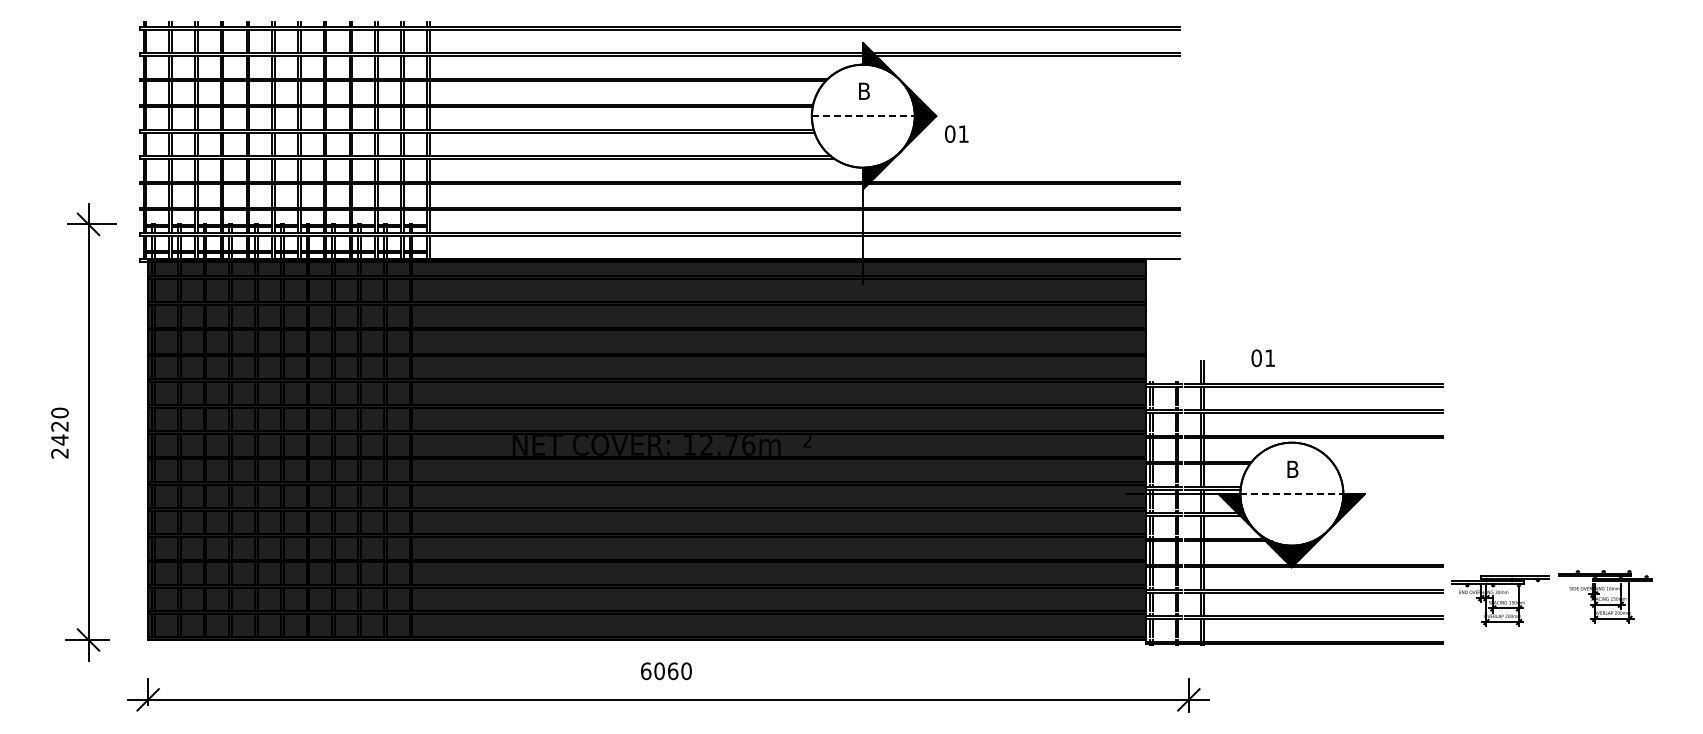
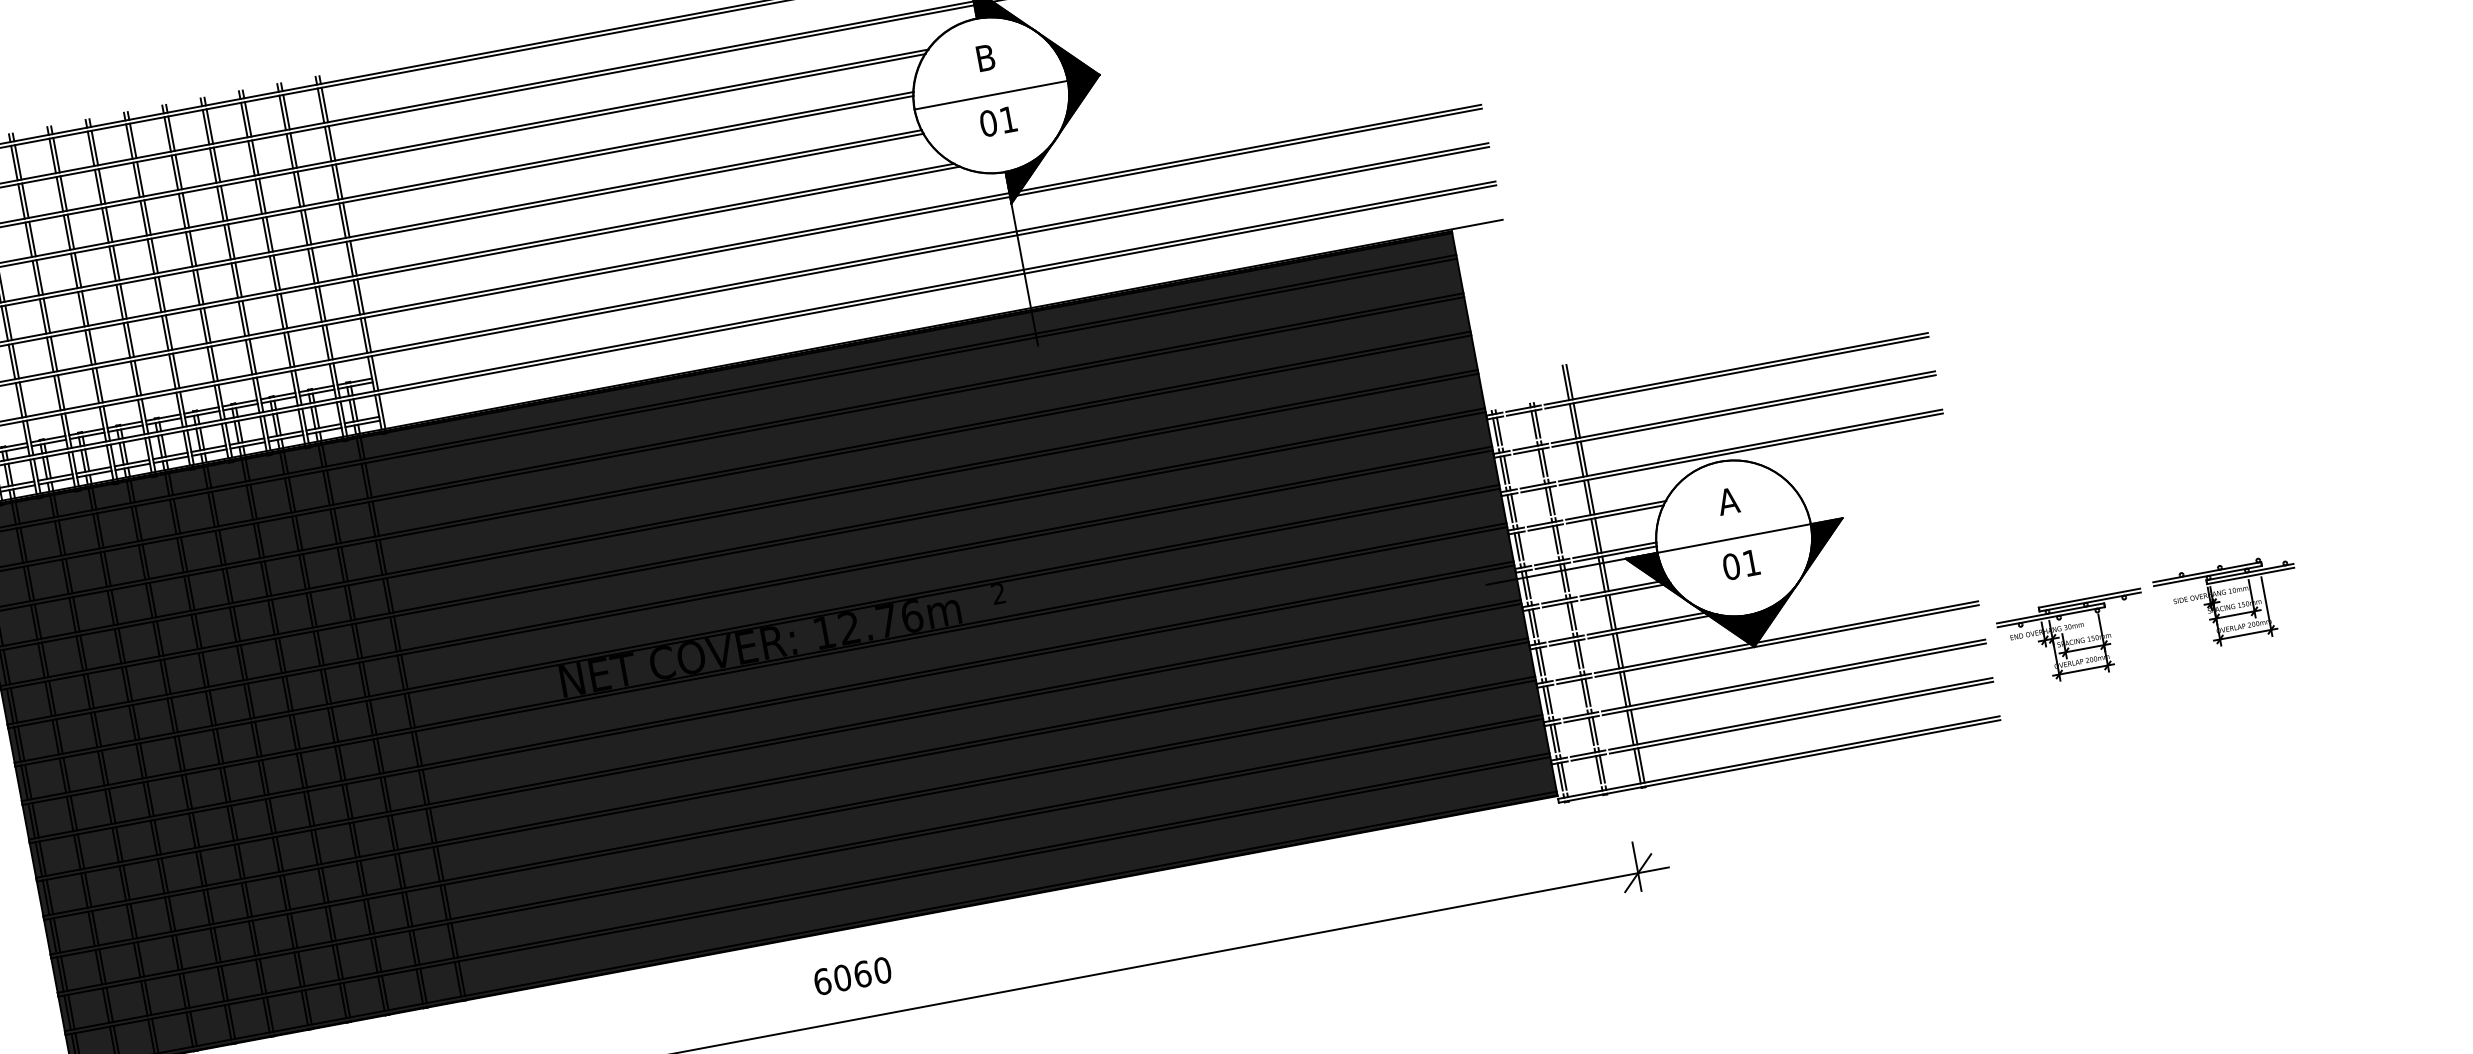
line: (863, 116) -> (991, 95), dashed -> solid
text: (956, 133) -> (997, 120), moved
text: (1262, 358) -> (1740, 565), moved
text: (1292, 468) -> (1727, 500), B -> A
line: (1291, 494) -> (1733, 539), dashed -> solid

